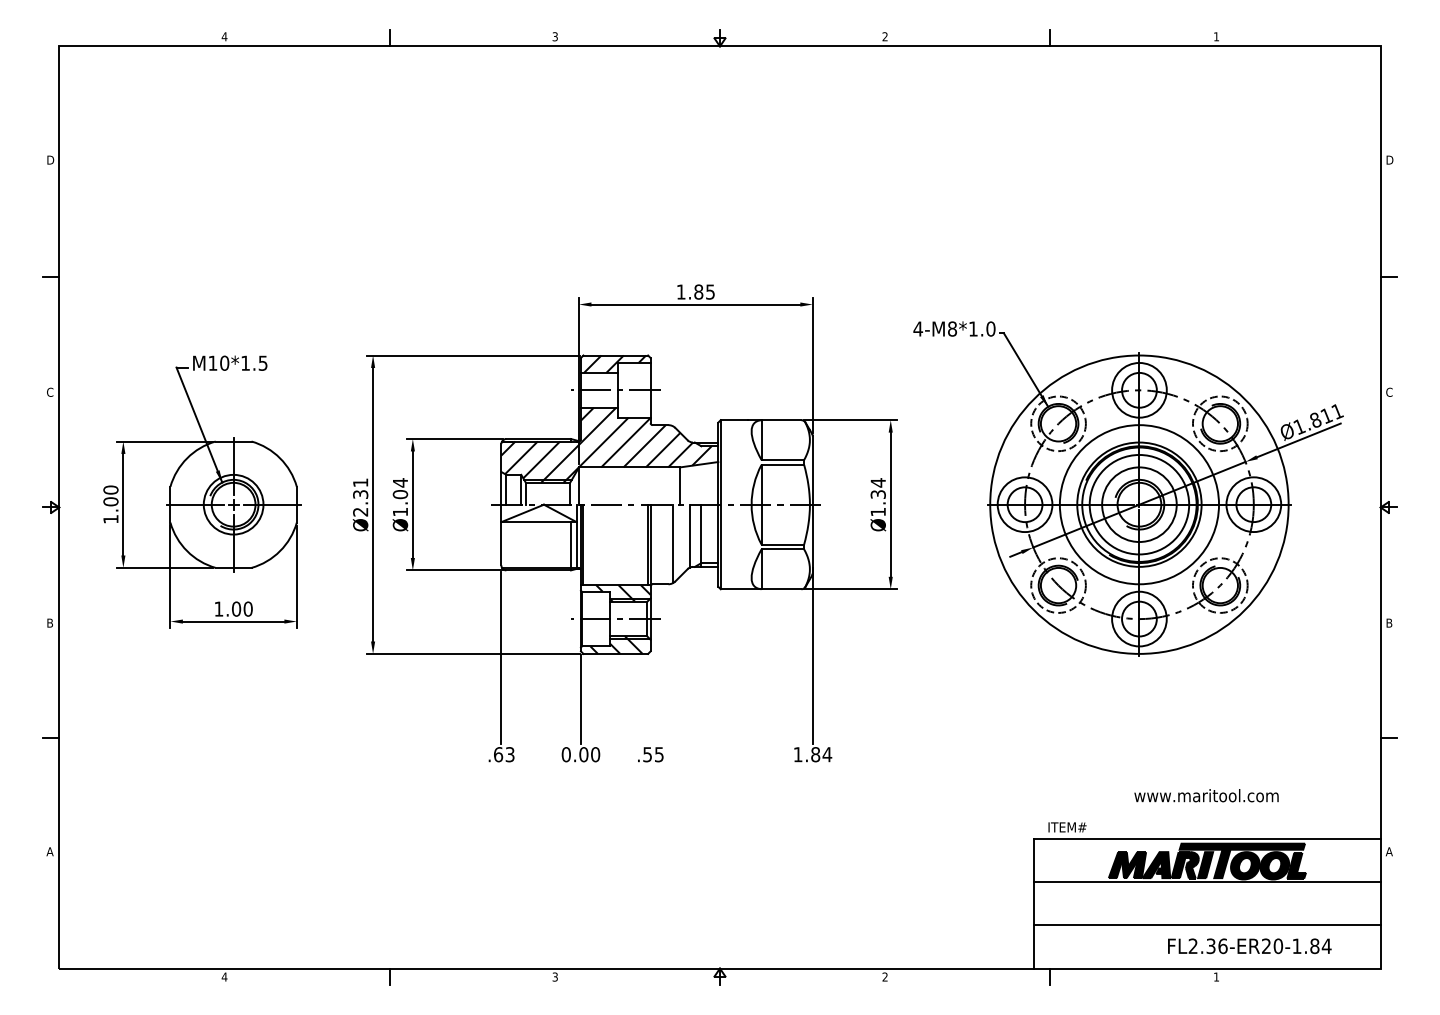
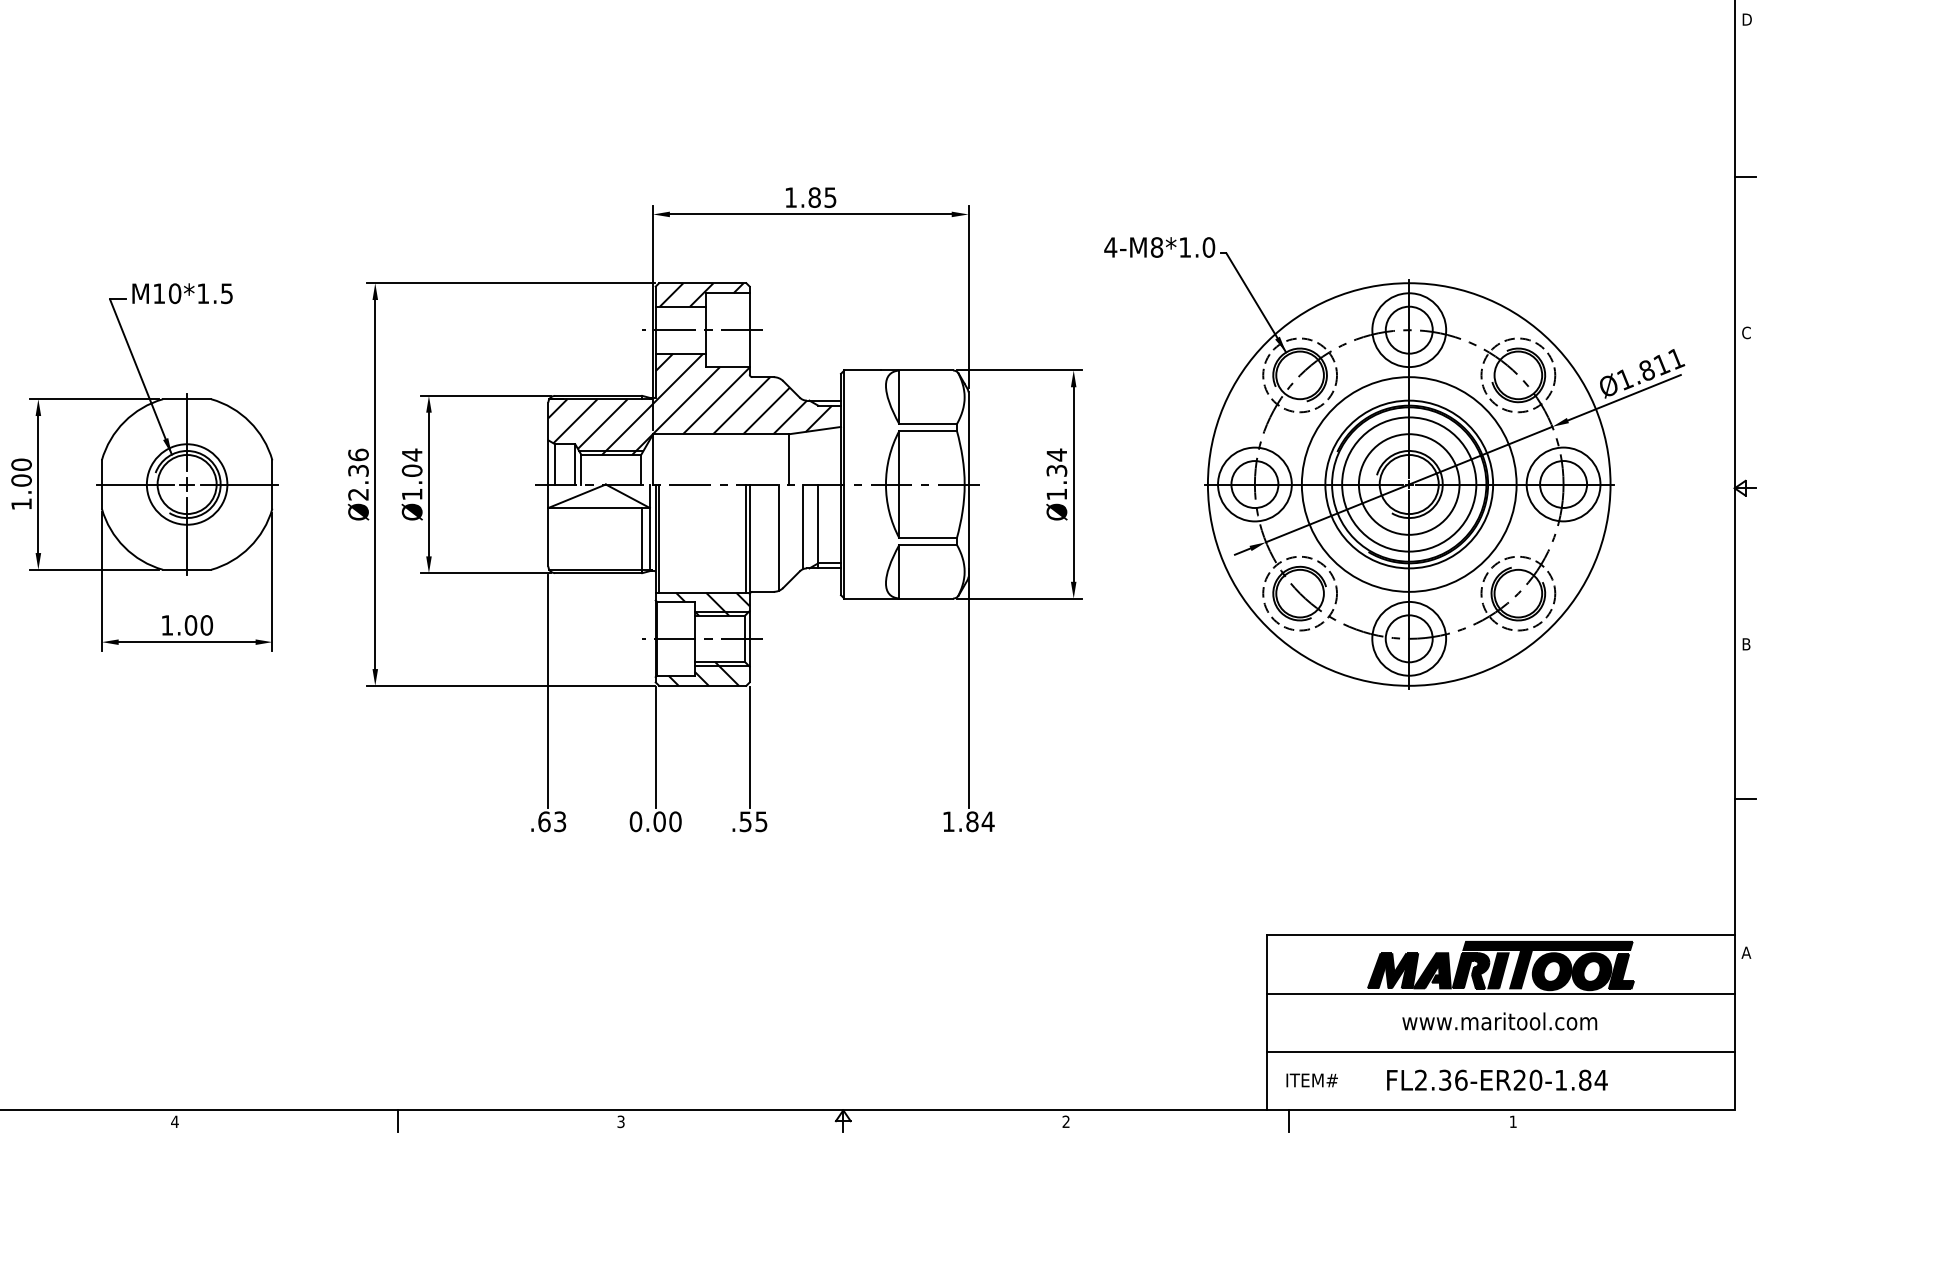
text: (360, 482) -> (358, 454), Ø2.31 -> Ø2.36
line: (650, 699) -> (749, 747), added
text: (1206, 795) -> (1499, 1021), moved
text: (1067, 827) -> (1312, 1080), moved
text: (1249, 946) -> (1497, 1080), moved

